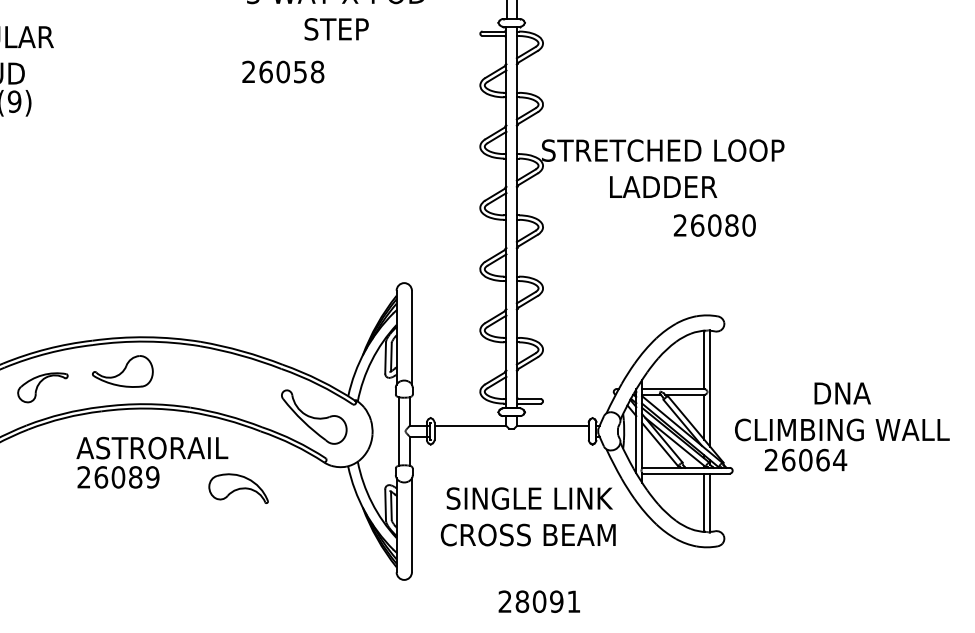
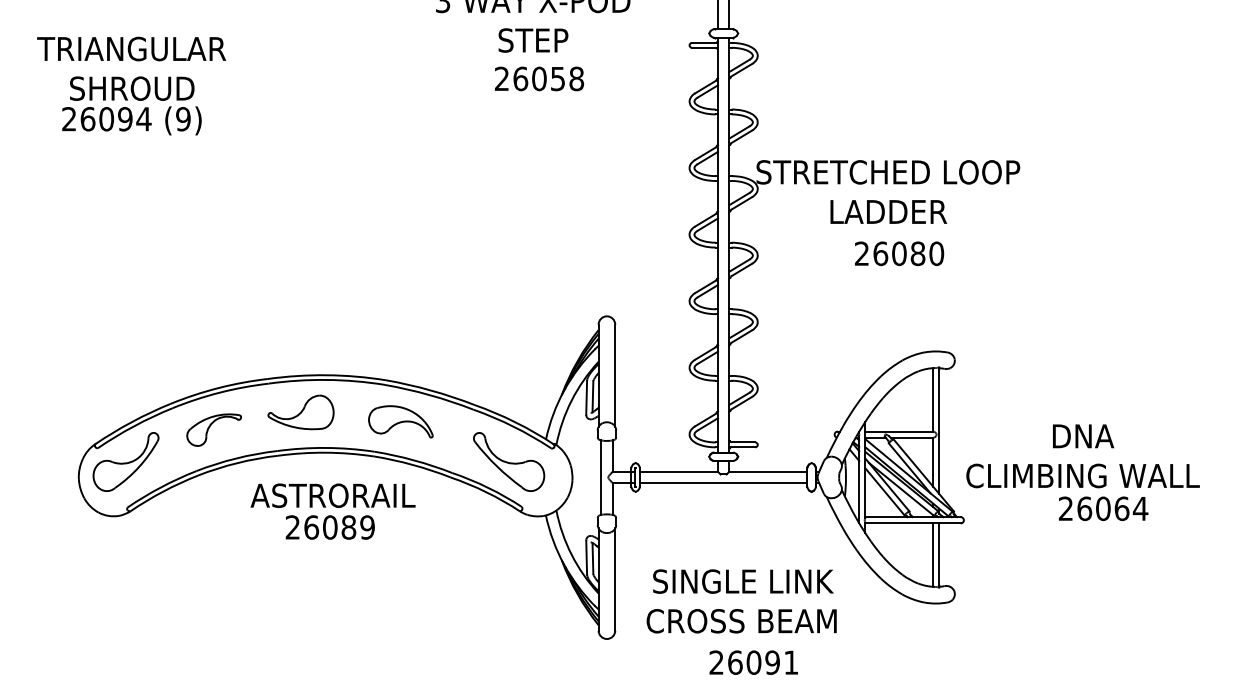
text: (283, 71) -> (539, 78), moved
text: (714, 225) -> (899, 253), moved
line: (511, 436) -> (723, 483), added
text: (805, 459) -> (1103, 508), moved
text: (117, 477) -> (329, 527), moved
part: (238, 488) -> (400, 421), moved
text: (528, 516) -> (741, 601), moved
text: (522, 601) -> (735, 662), 28091 -> 26091

